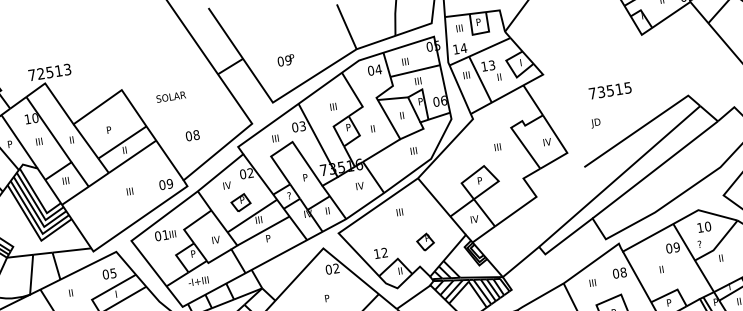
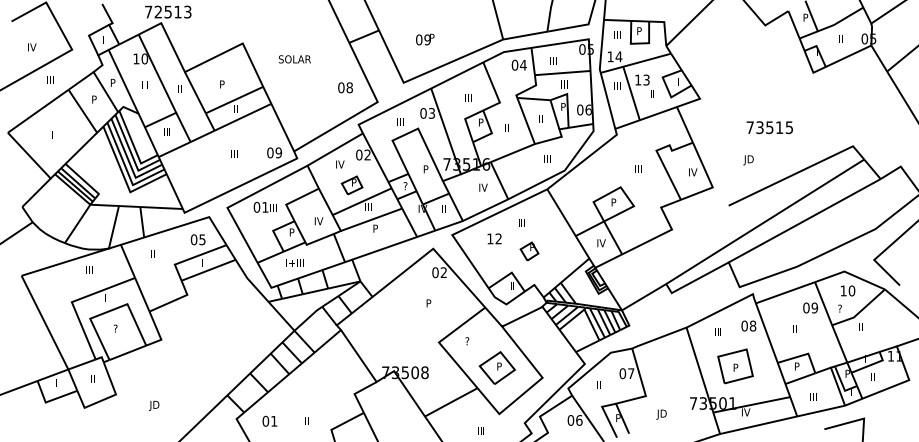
text: (192, 135) -> (345, 87), moved
part: (425, 242) -> (529, 251), moved
text: (380, 252) -> (494, 238), moved

